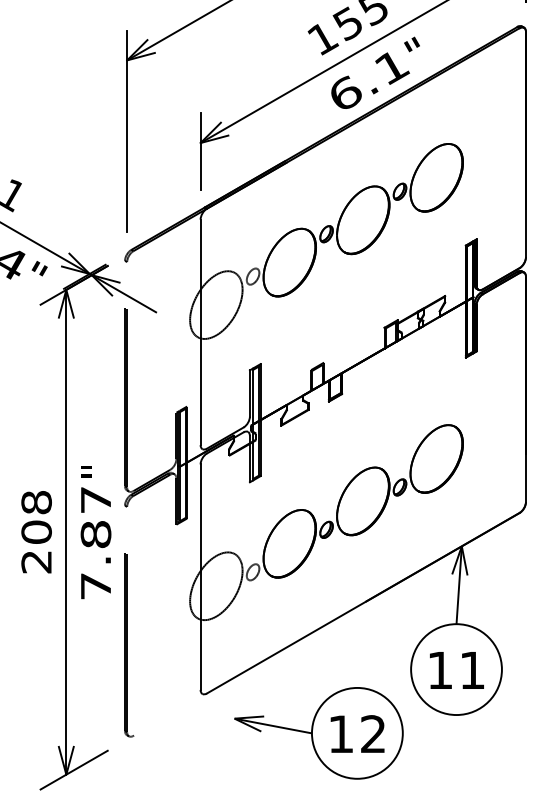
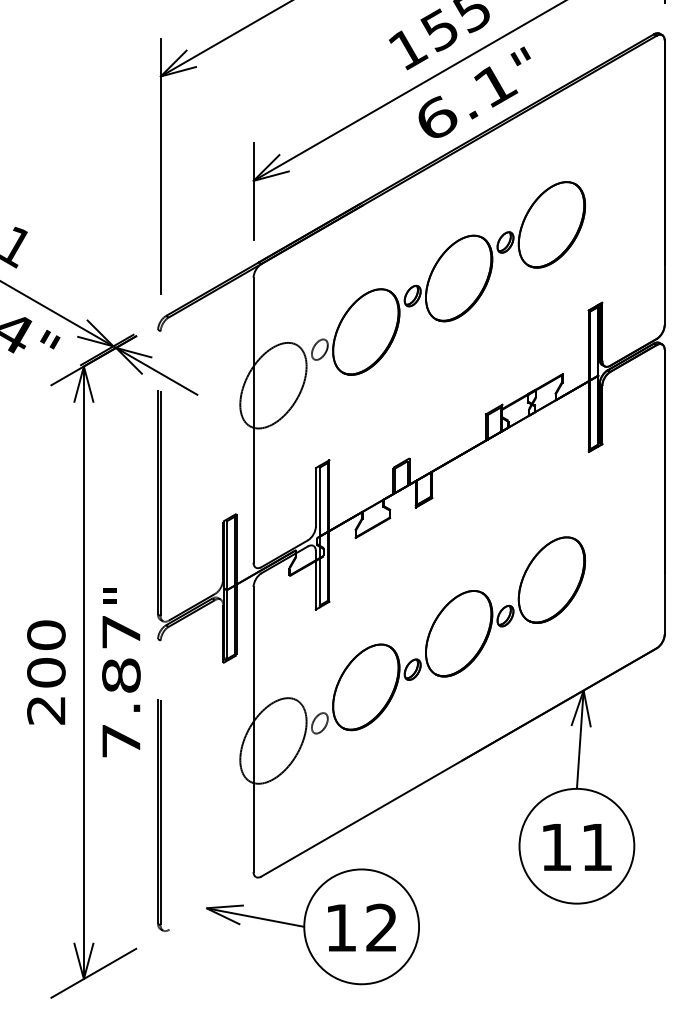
text: (36, 502) -> (46, 634), 208 -> 200
part: (318, 733) -> (312, 926), moved

